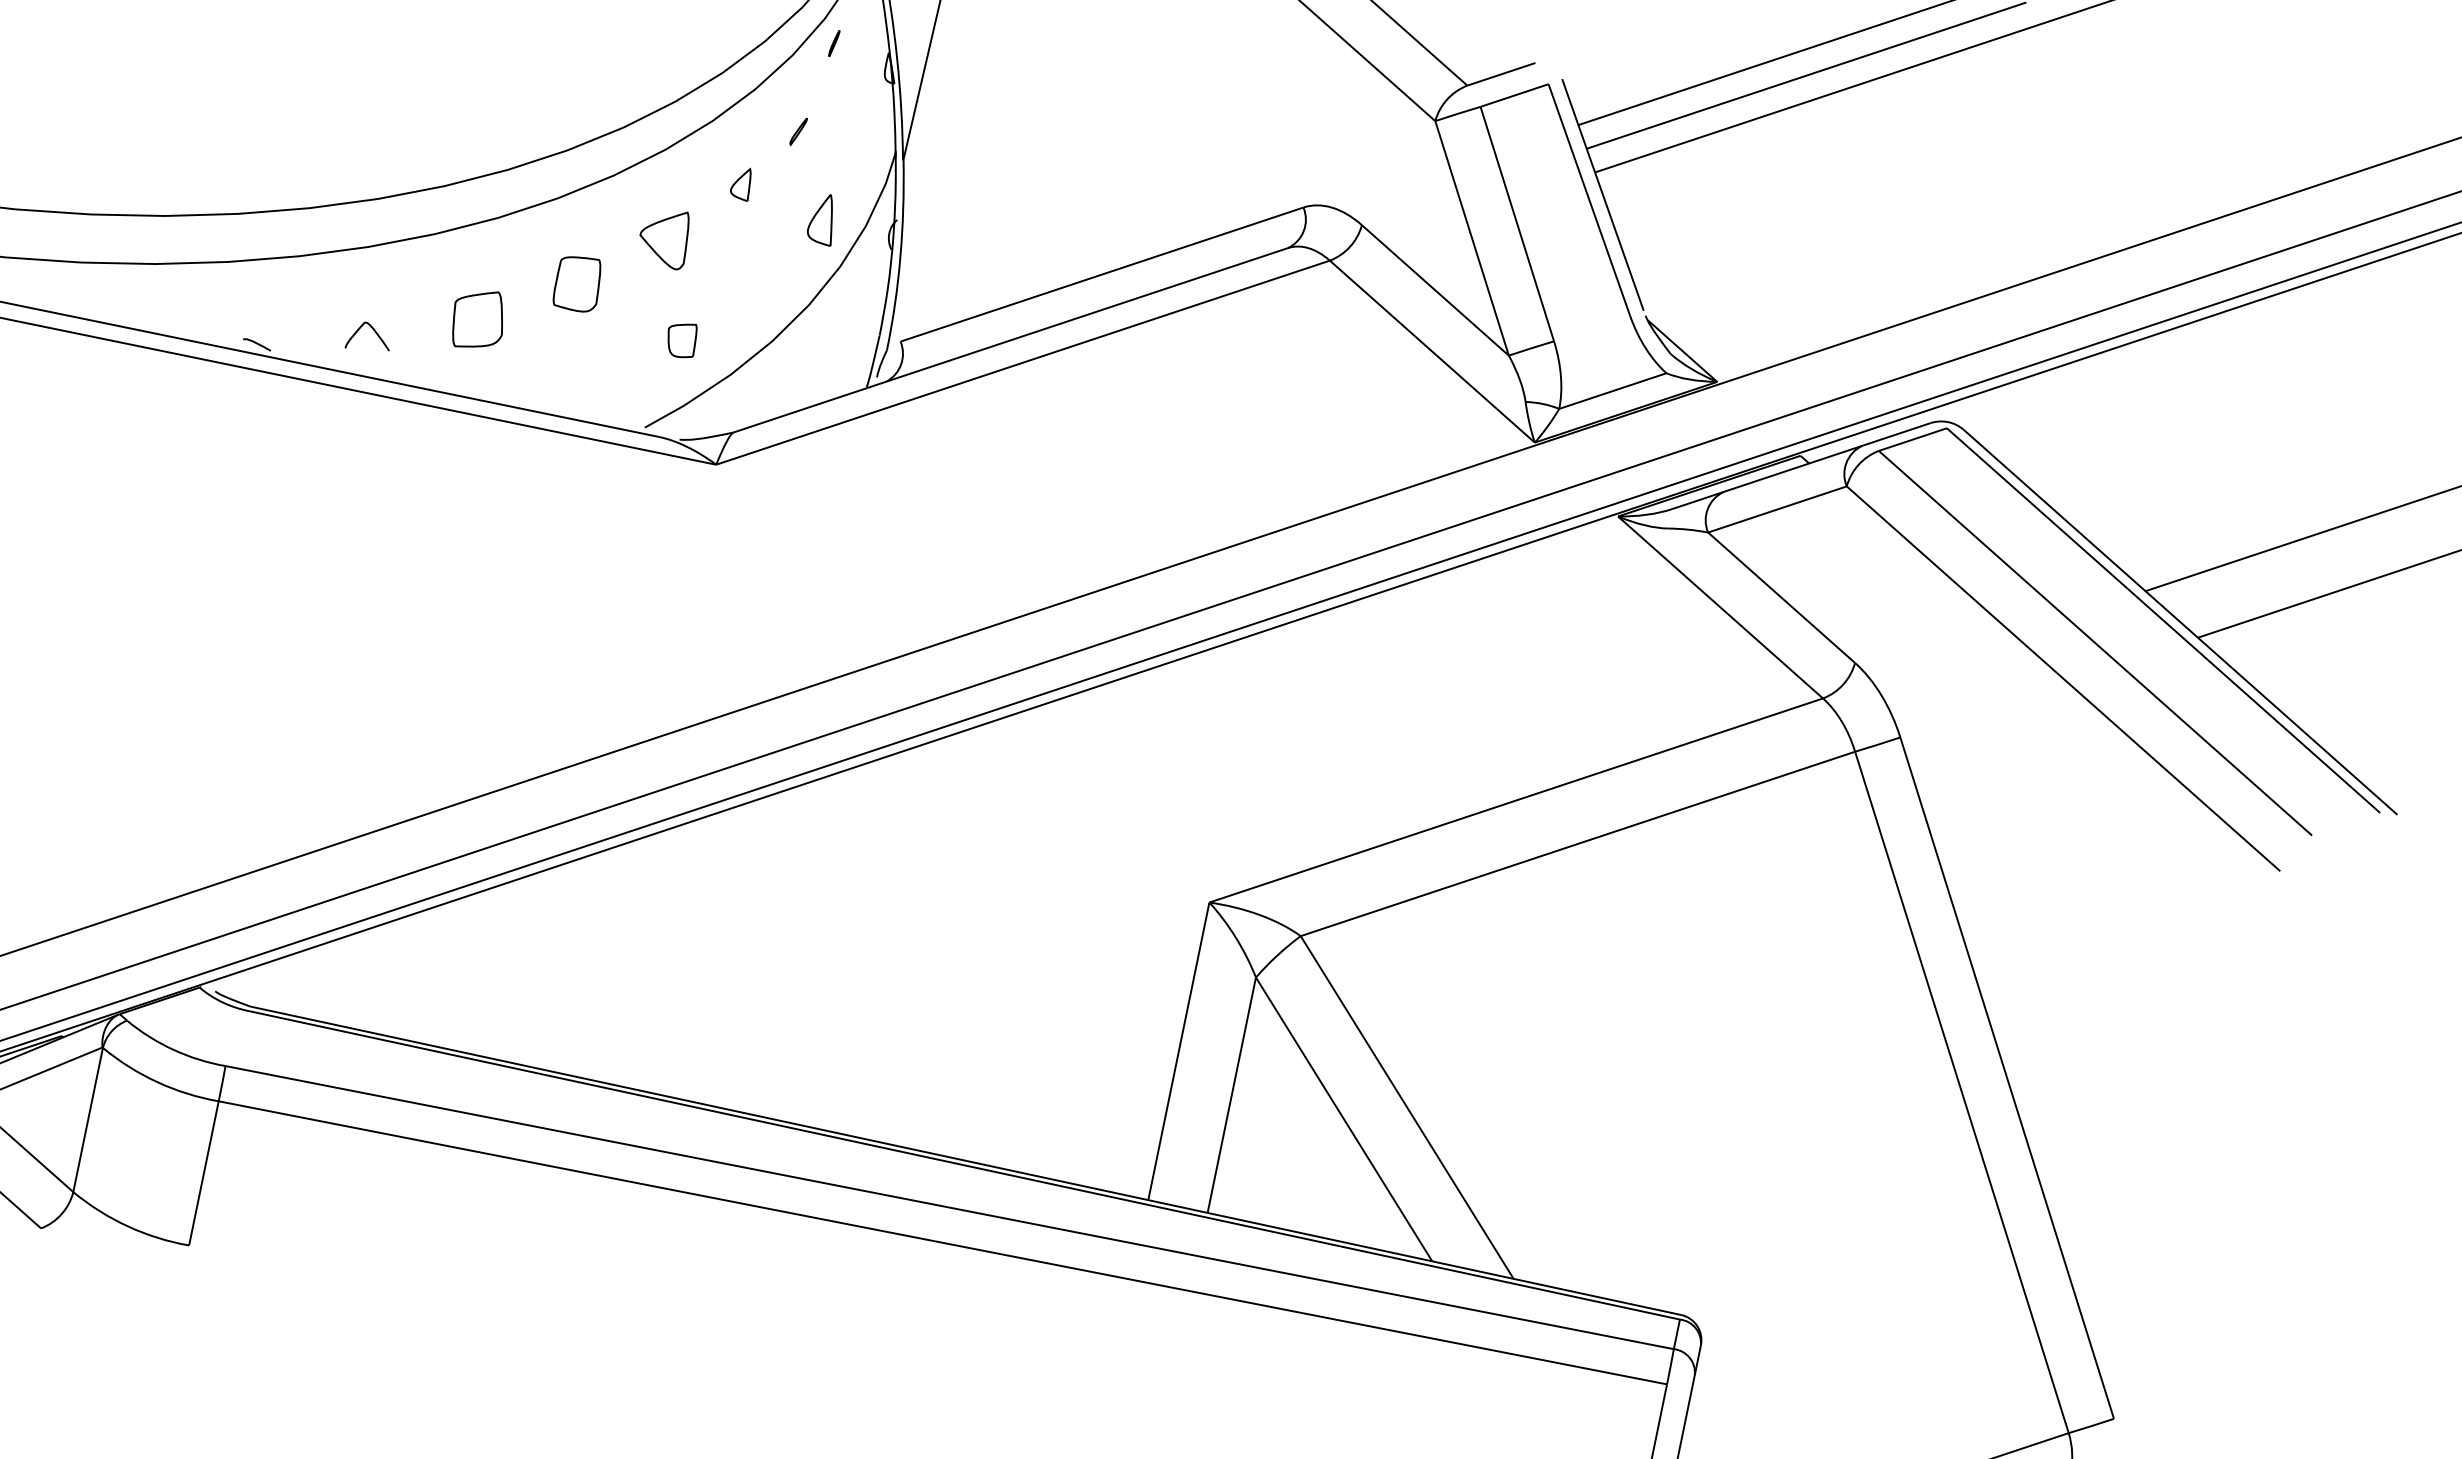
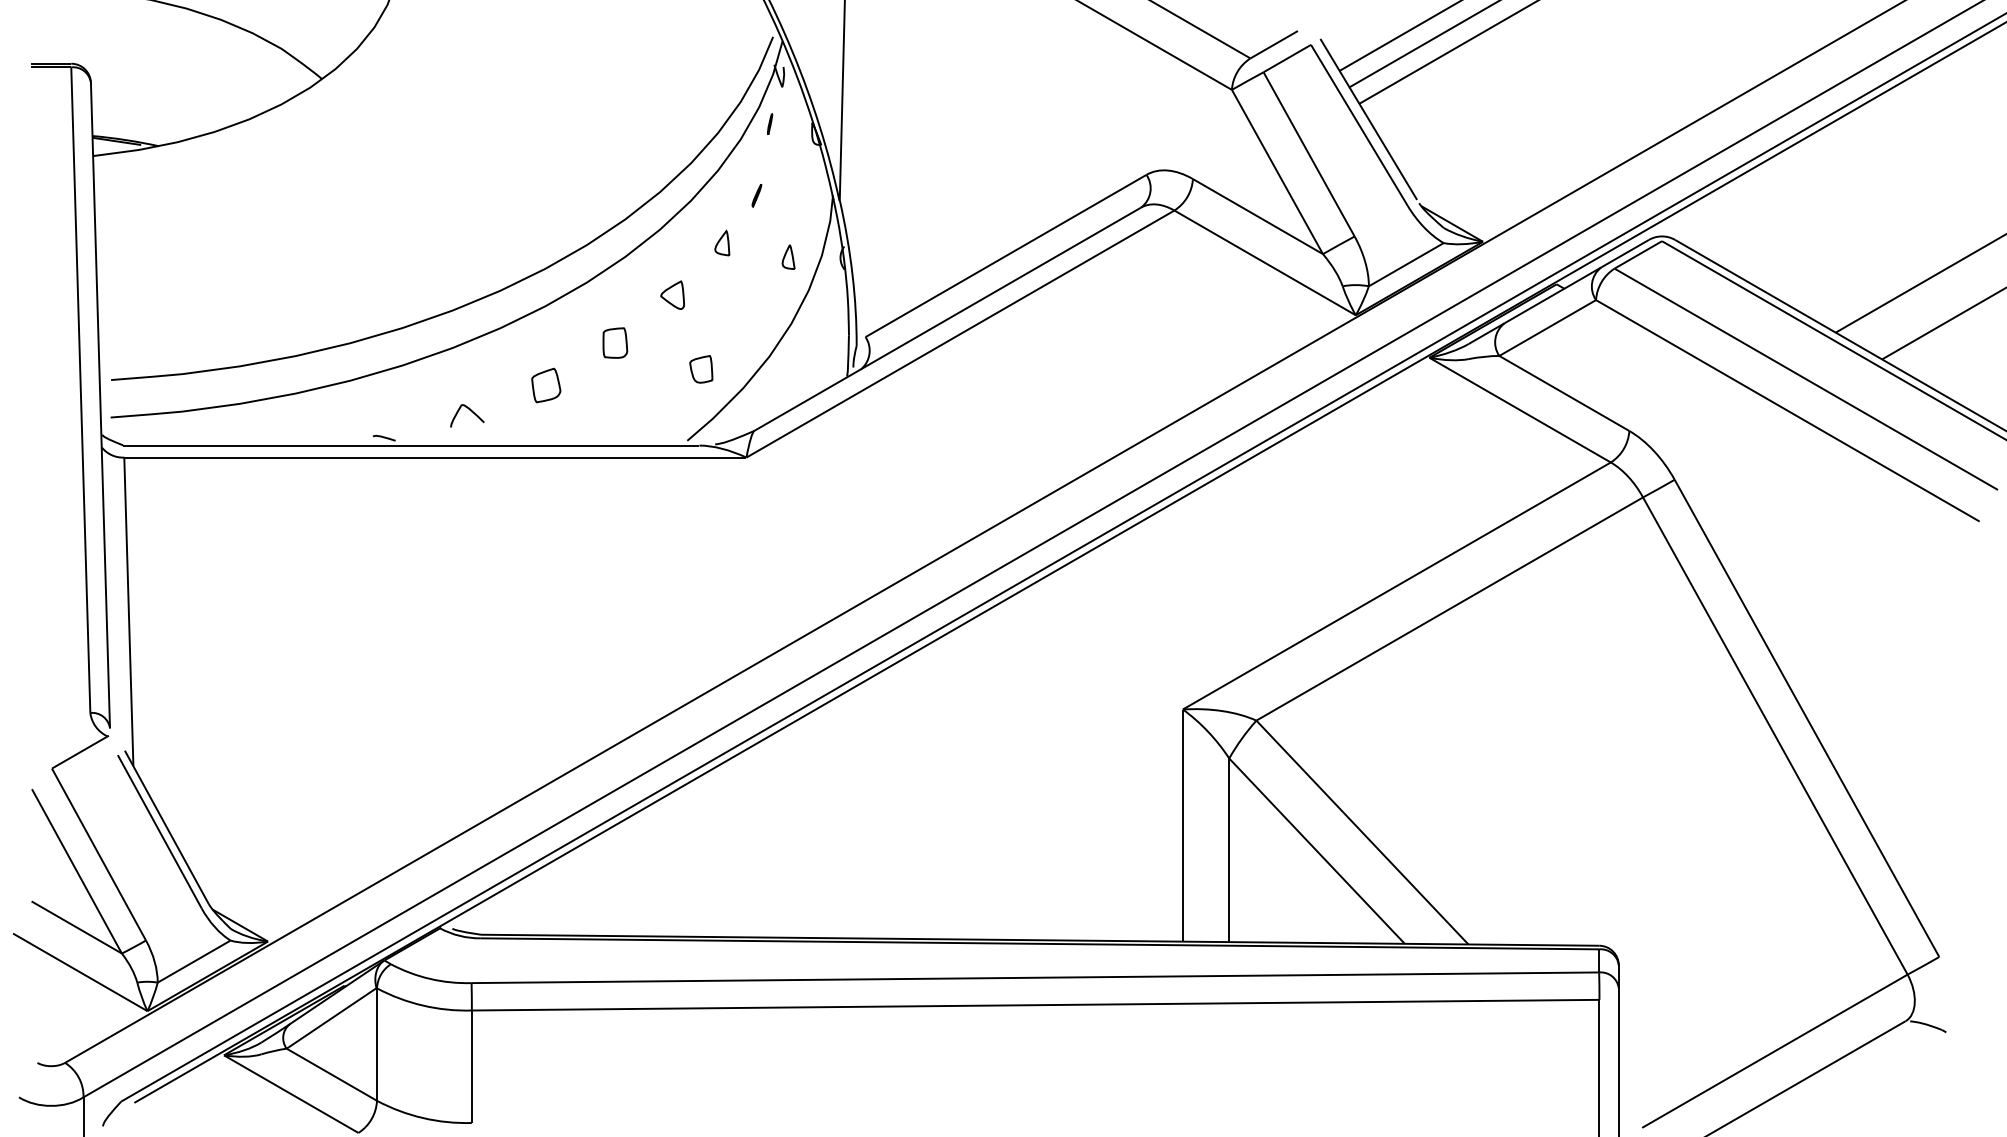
part: (823, 217) -> (788, 256), size x0.62
part: (664, 236) -> (672, 294), size x0.62
part: (578, 282) -> (615, 342), size x0.71
part: (478, 319) -> (546, 385), size x0.71

